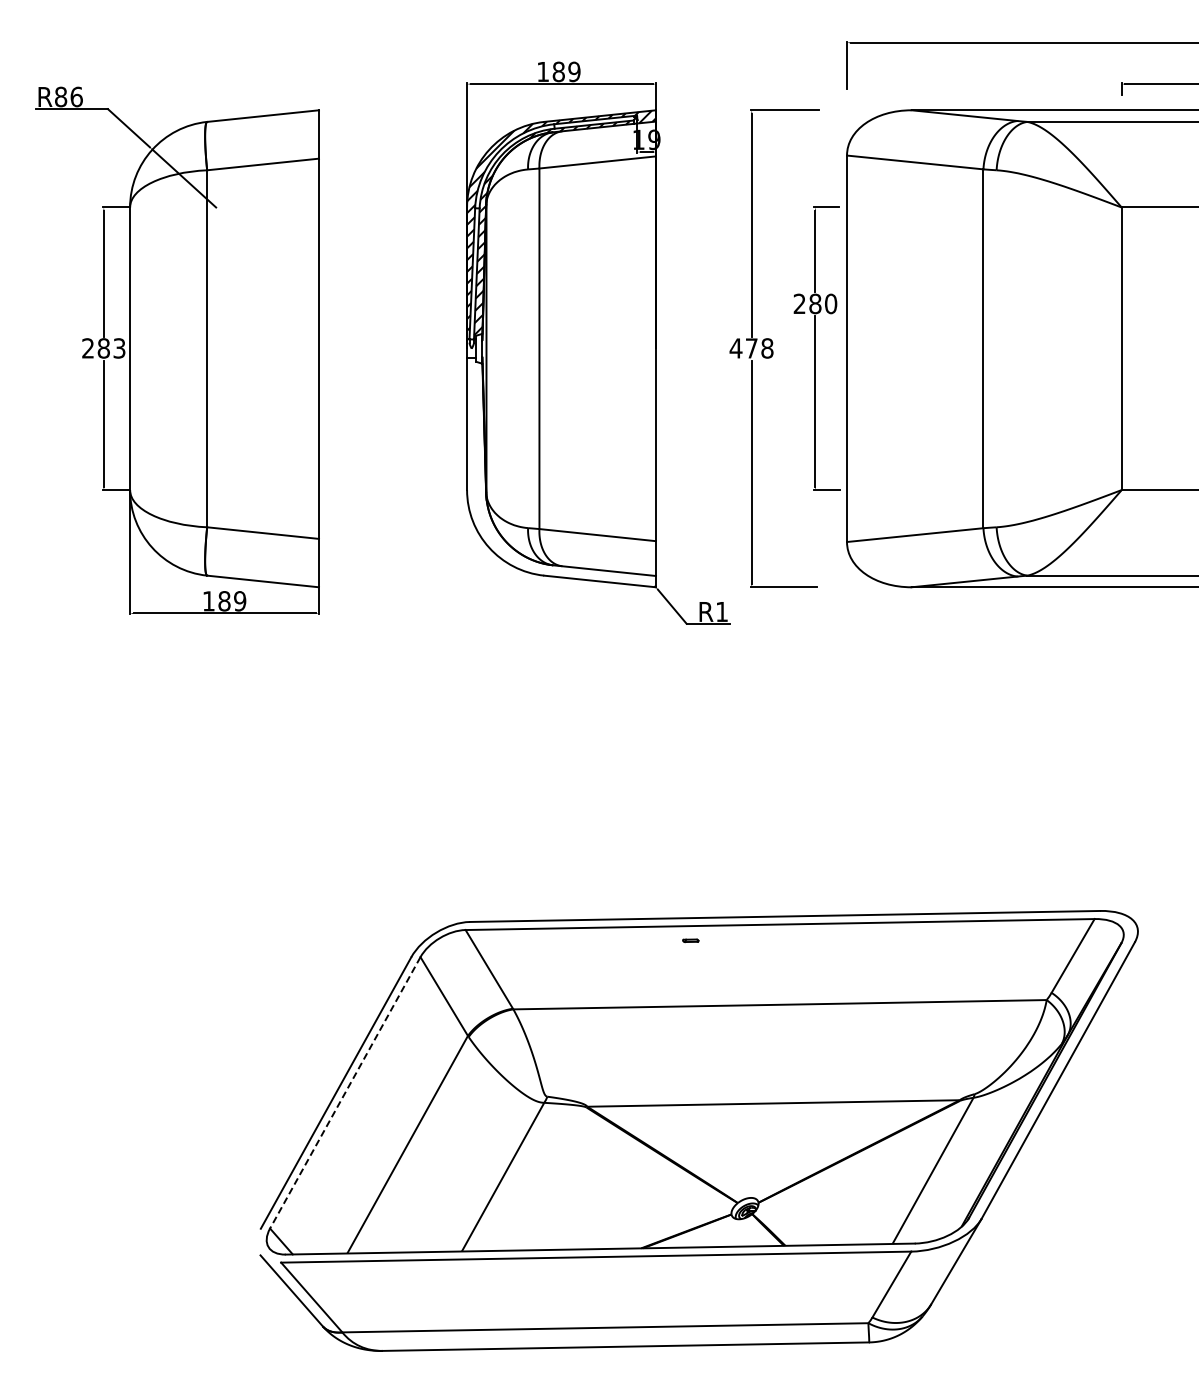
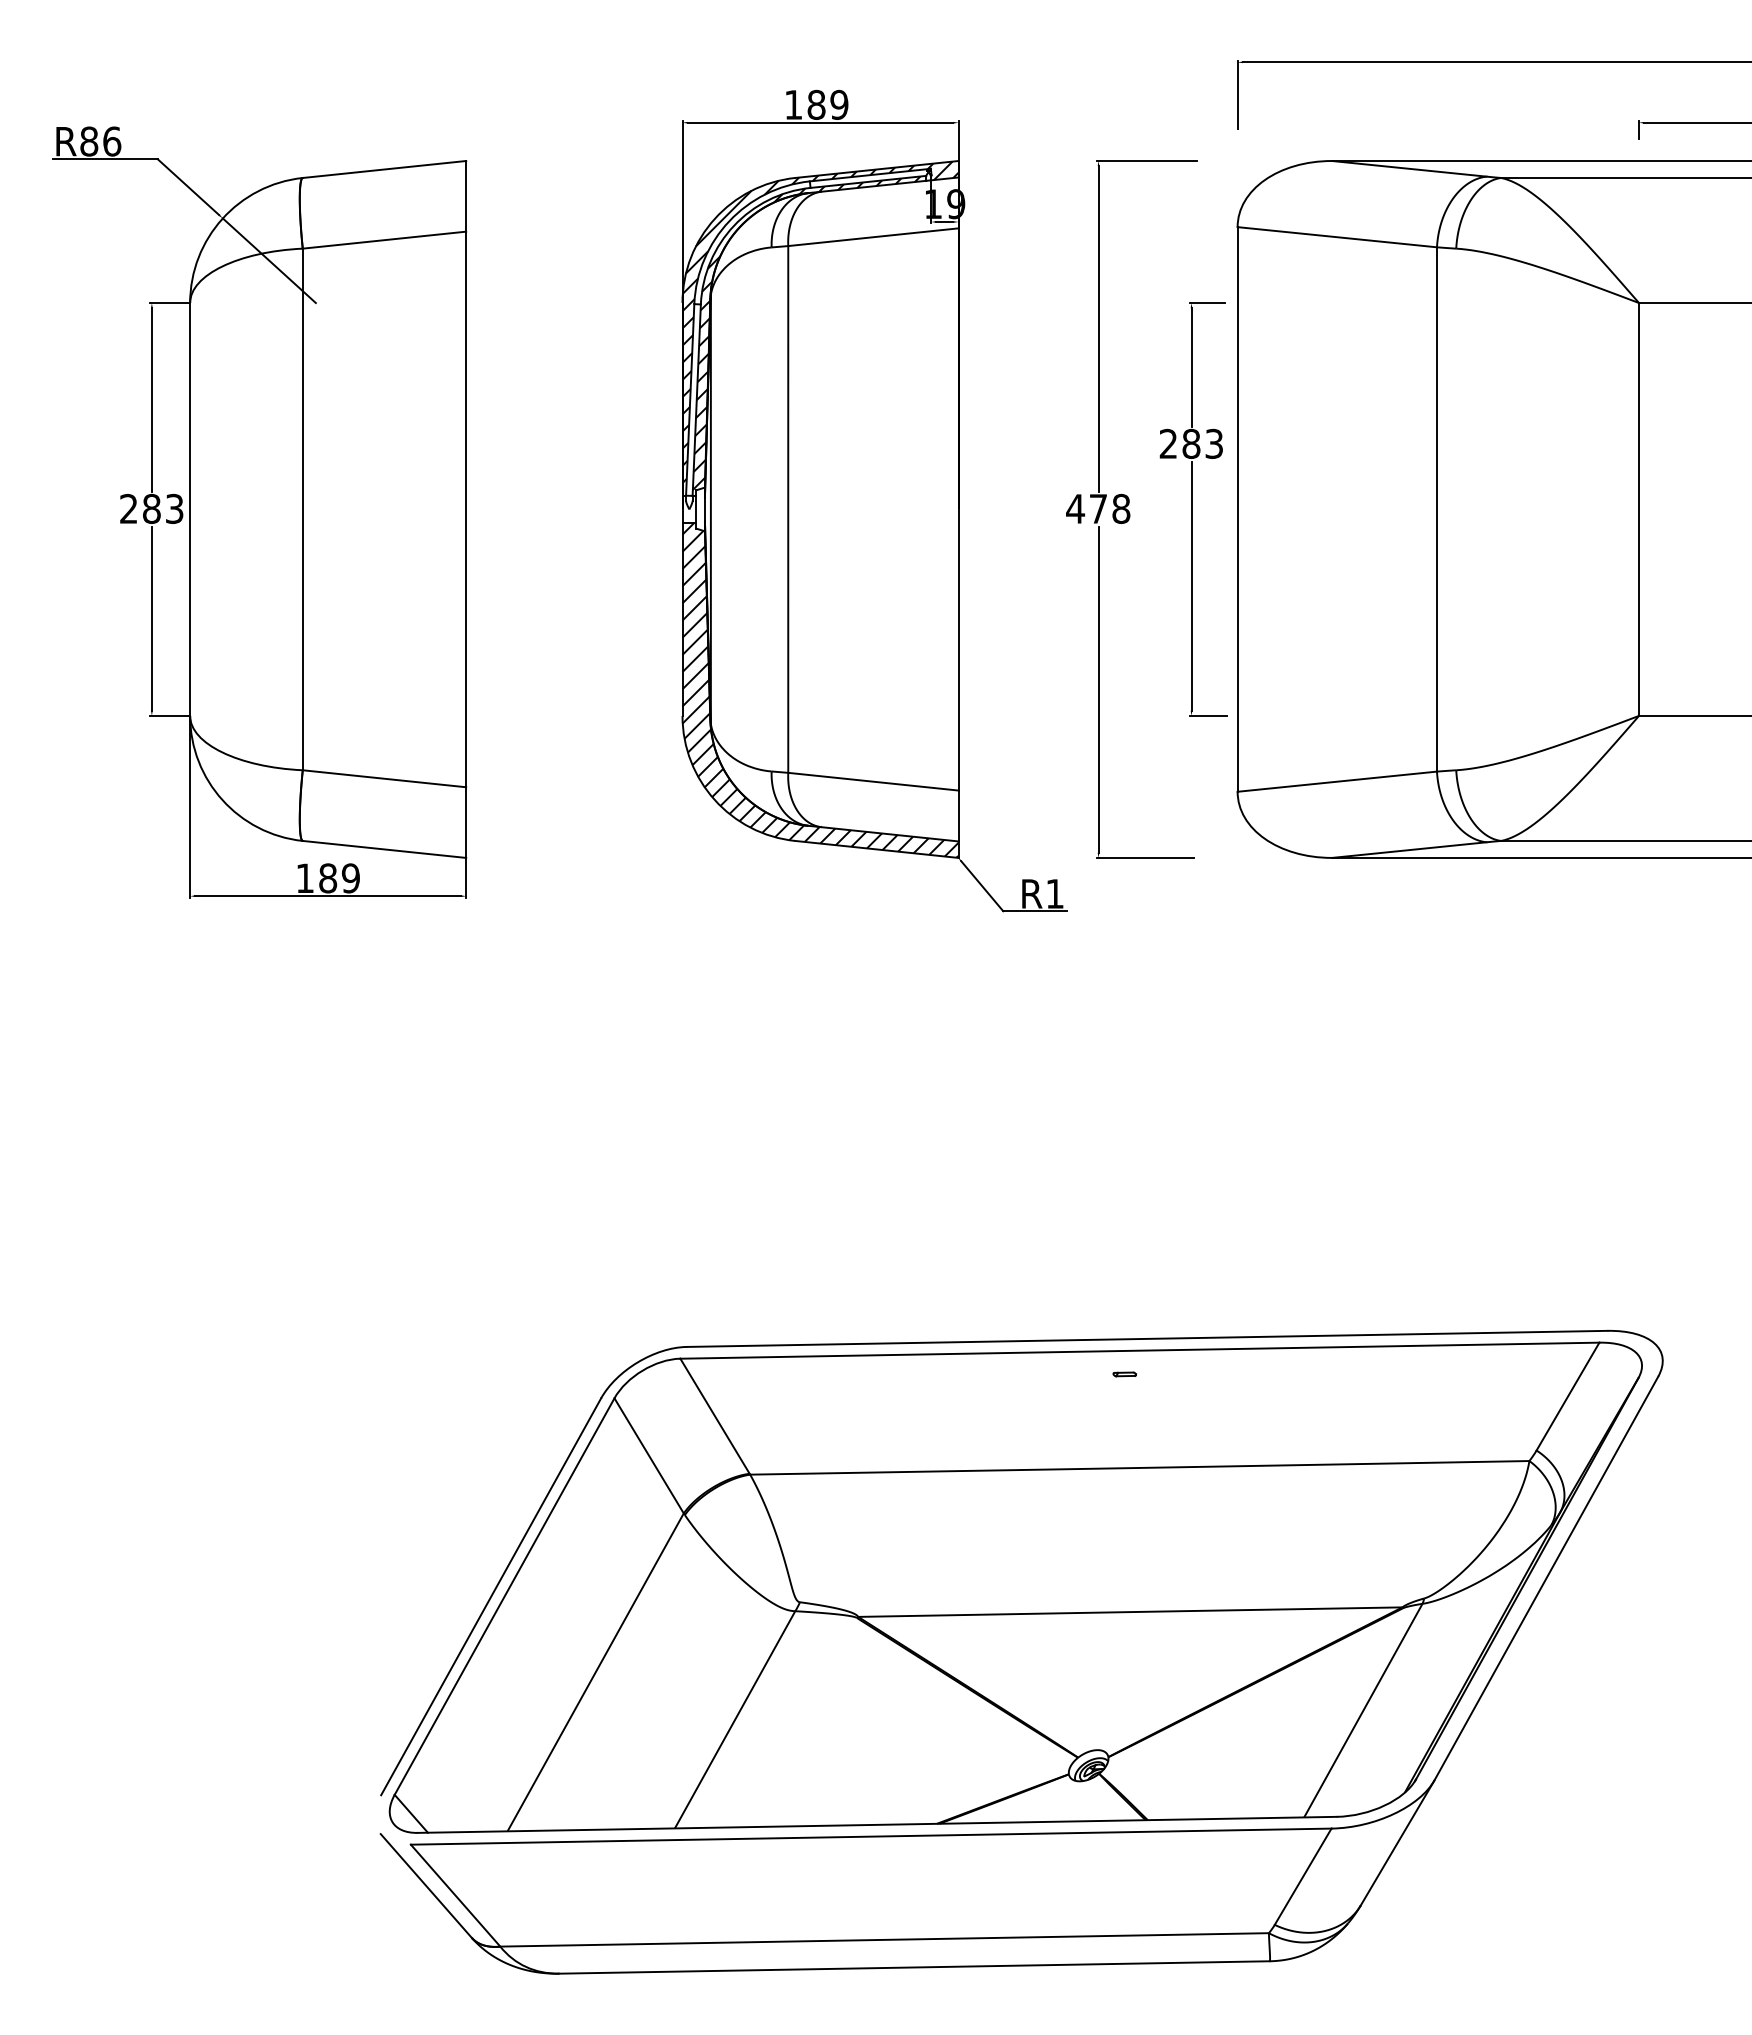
text: (831, 303) -> (1214, 443), 280 -> 283
hatch: (561, 472) -> (820, 690), added
part: (690, 940) -> (1124, 1374), moved
line: (345, 1093) -> (504, 1597), dashed -> solid

